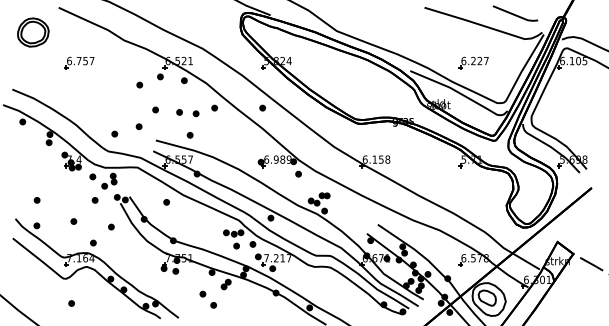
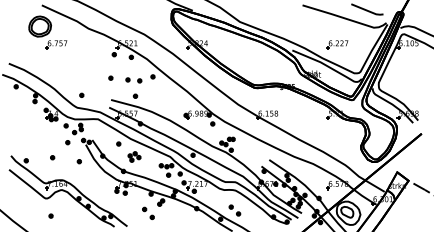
part: (33, 32) -> (40, 26), moved
part: (139, 84) -> (99, 60), removed
part: (262, 107) -> (187, 76), removed
part: (138, 126) -> (98, 89), removed
part: (36, 200) -> (26, 142), removed
part: (188, 220) -> (134, 156), added
part: (93, 242) -> (66, 172), removed
part: (329, 295) -> (234, 210), added

